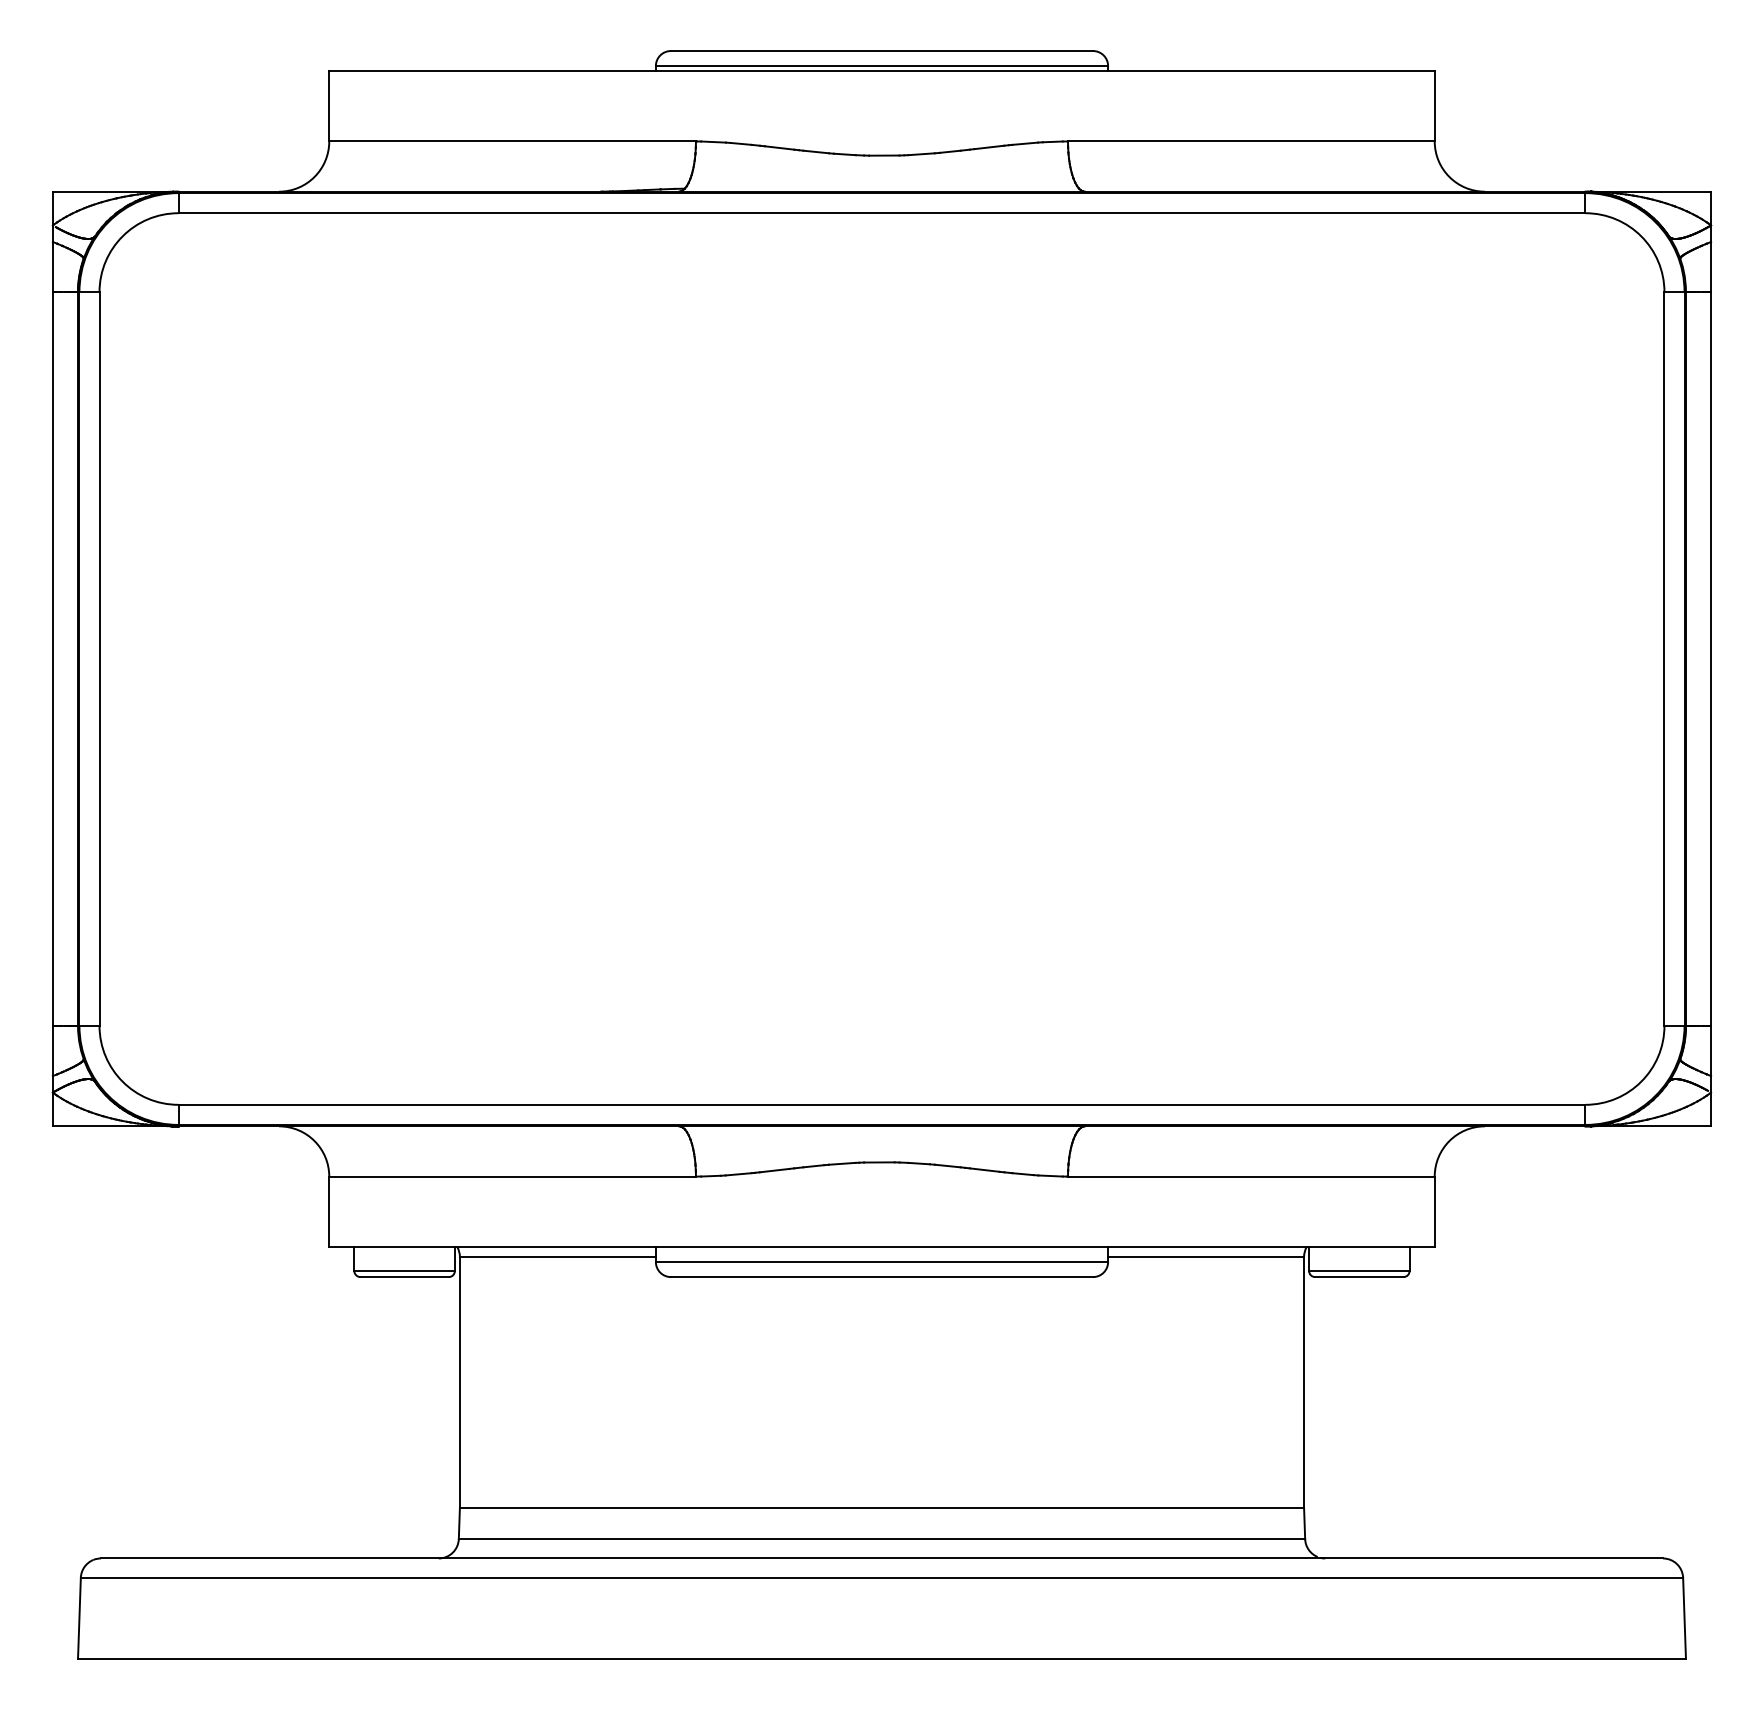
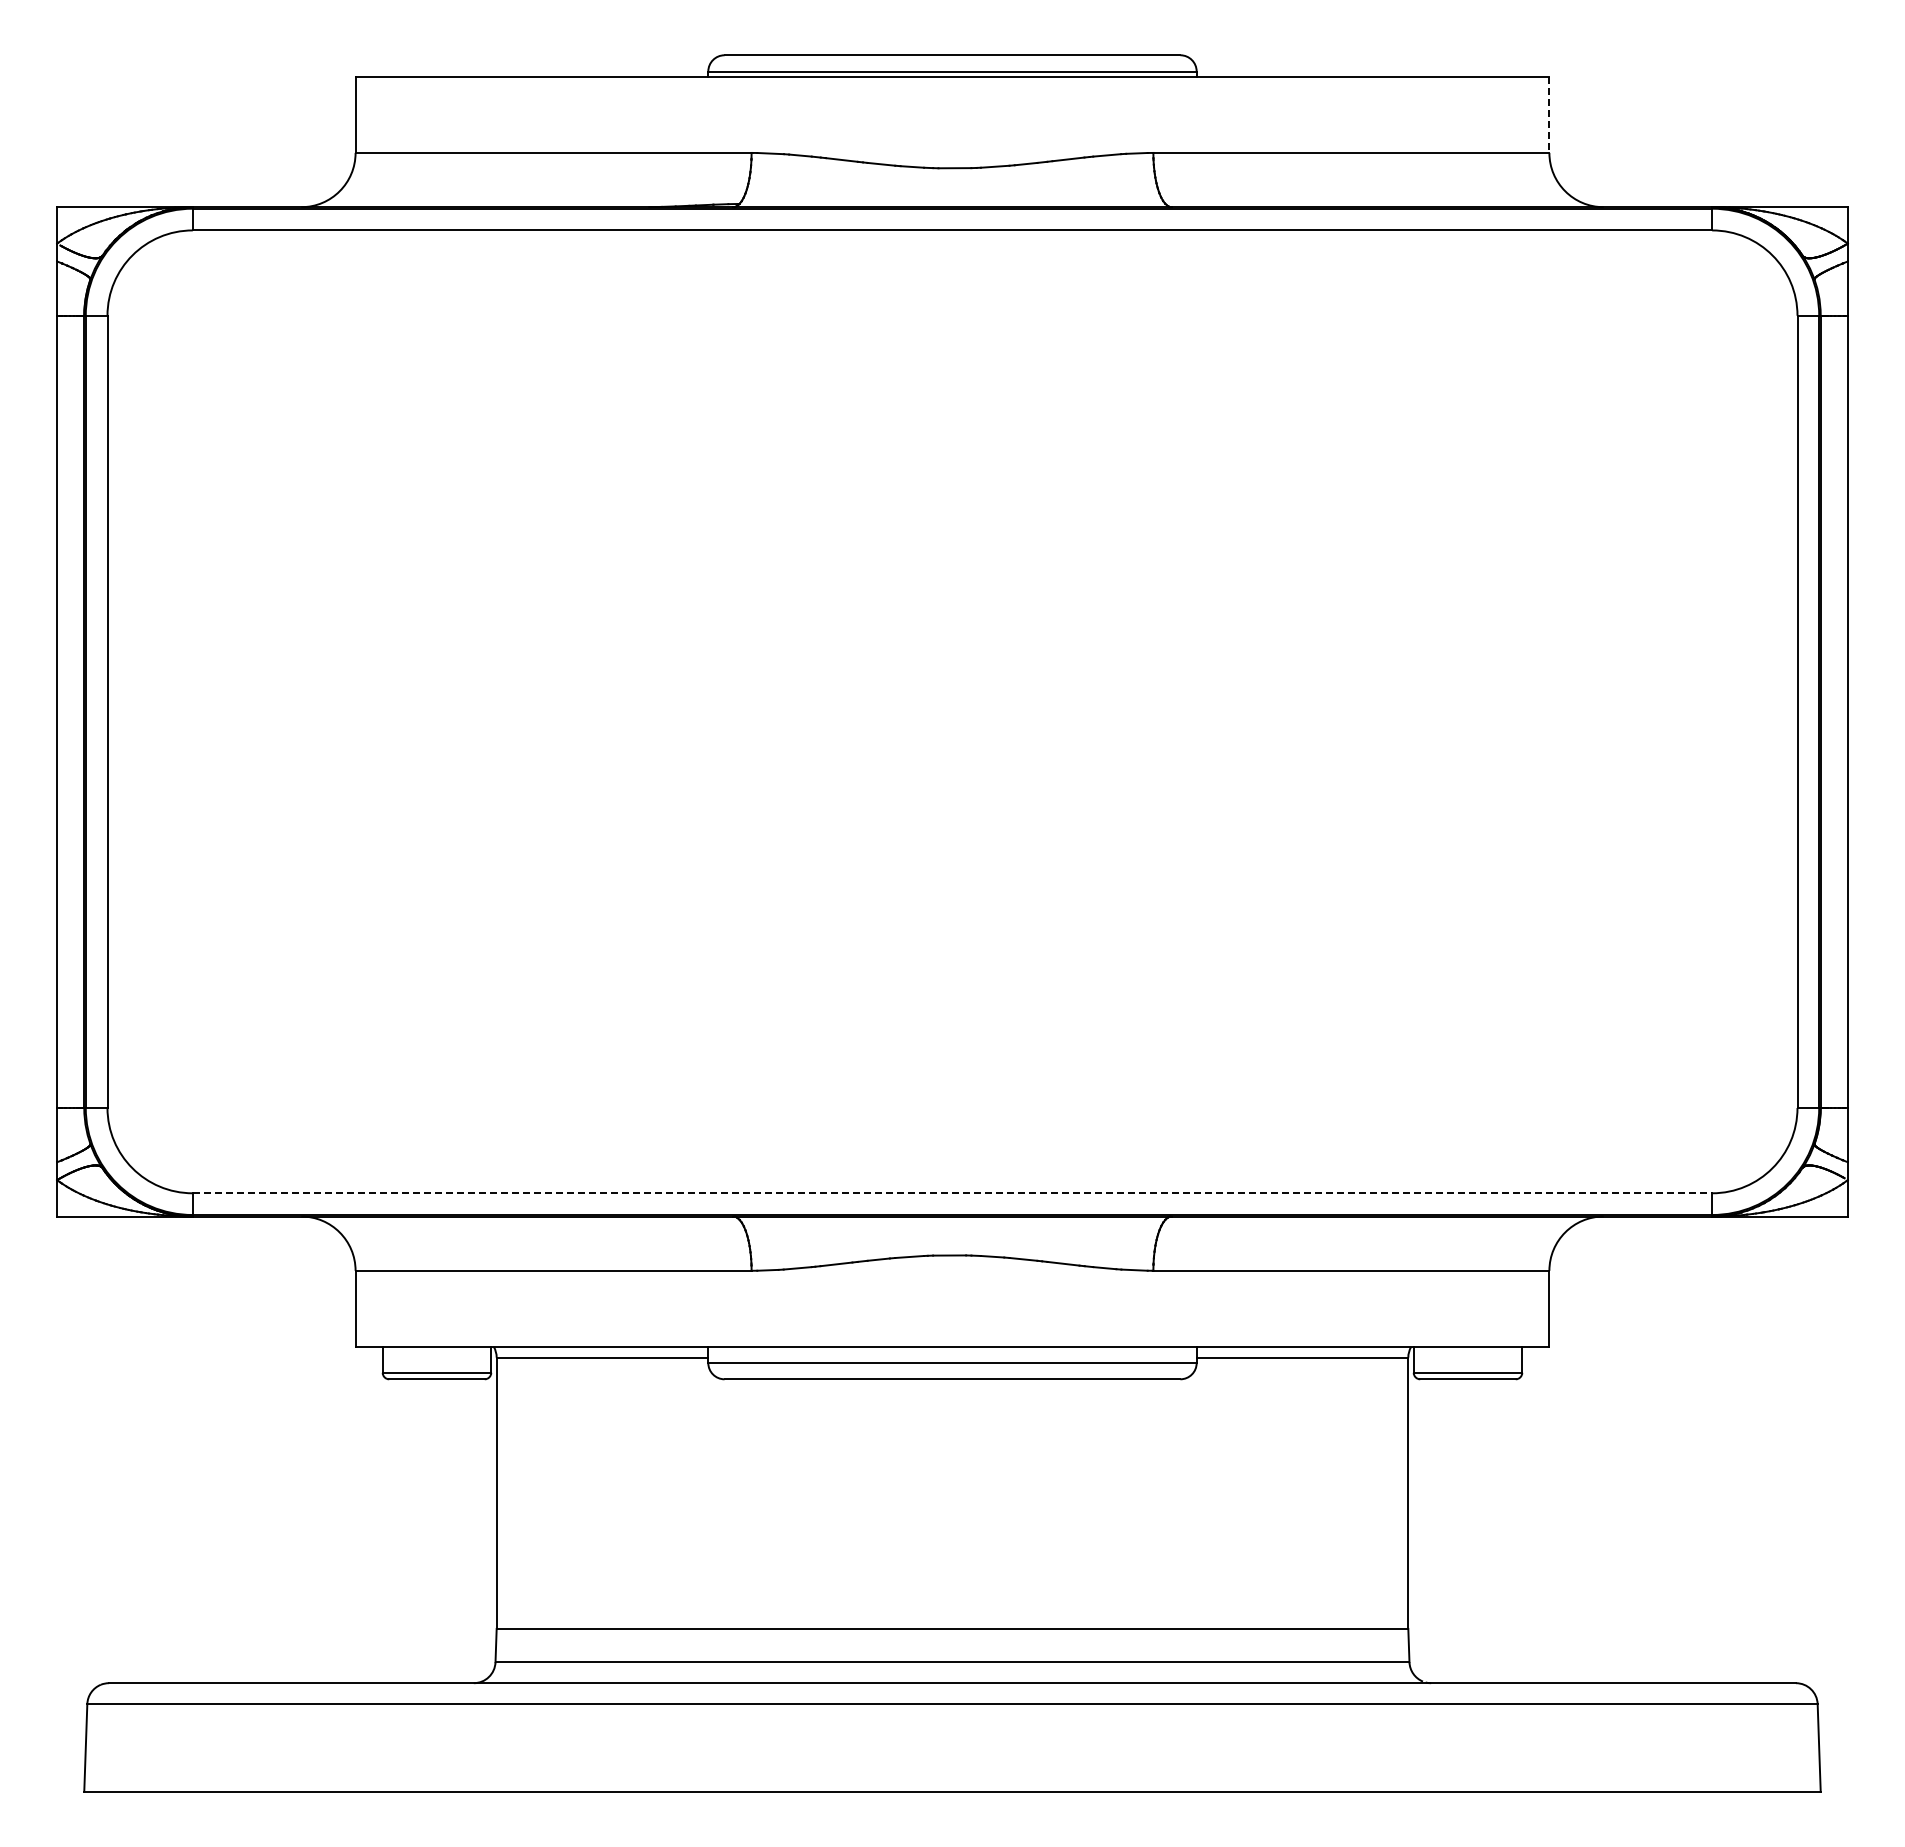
line: (1434, 105) -> (1549, 114), solid -> dashed
line: (882, 1105) -> (952, 1193), solid -> dashed

